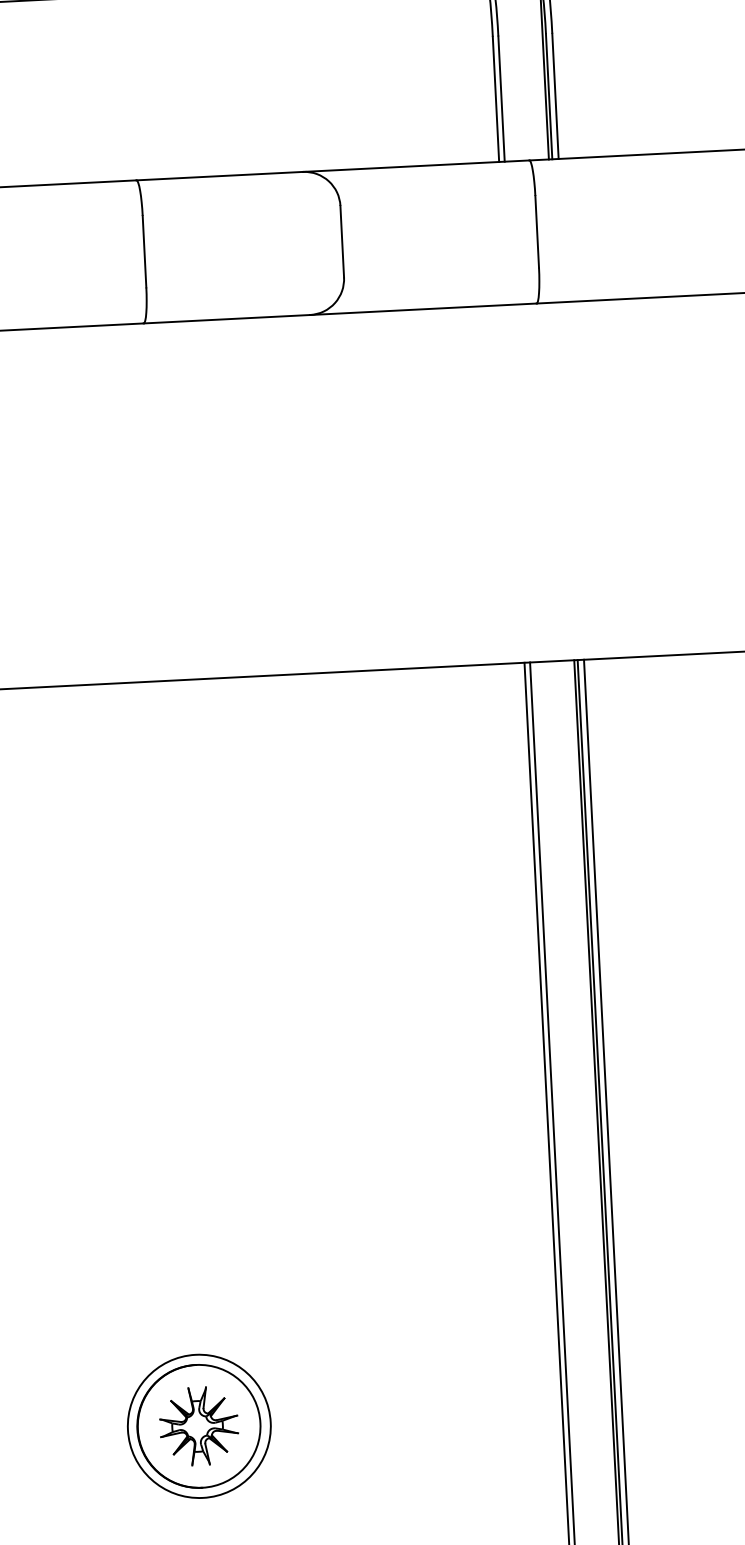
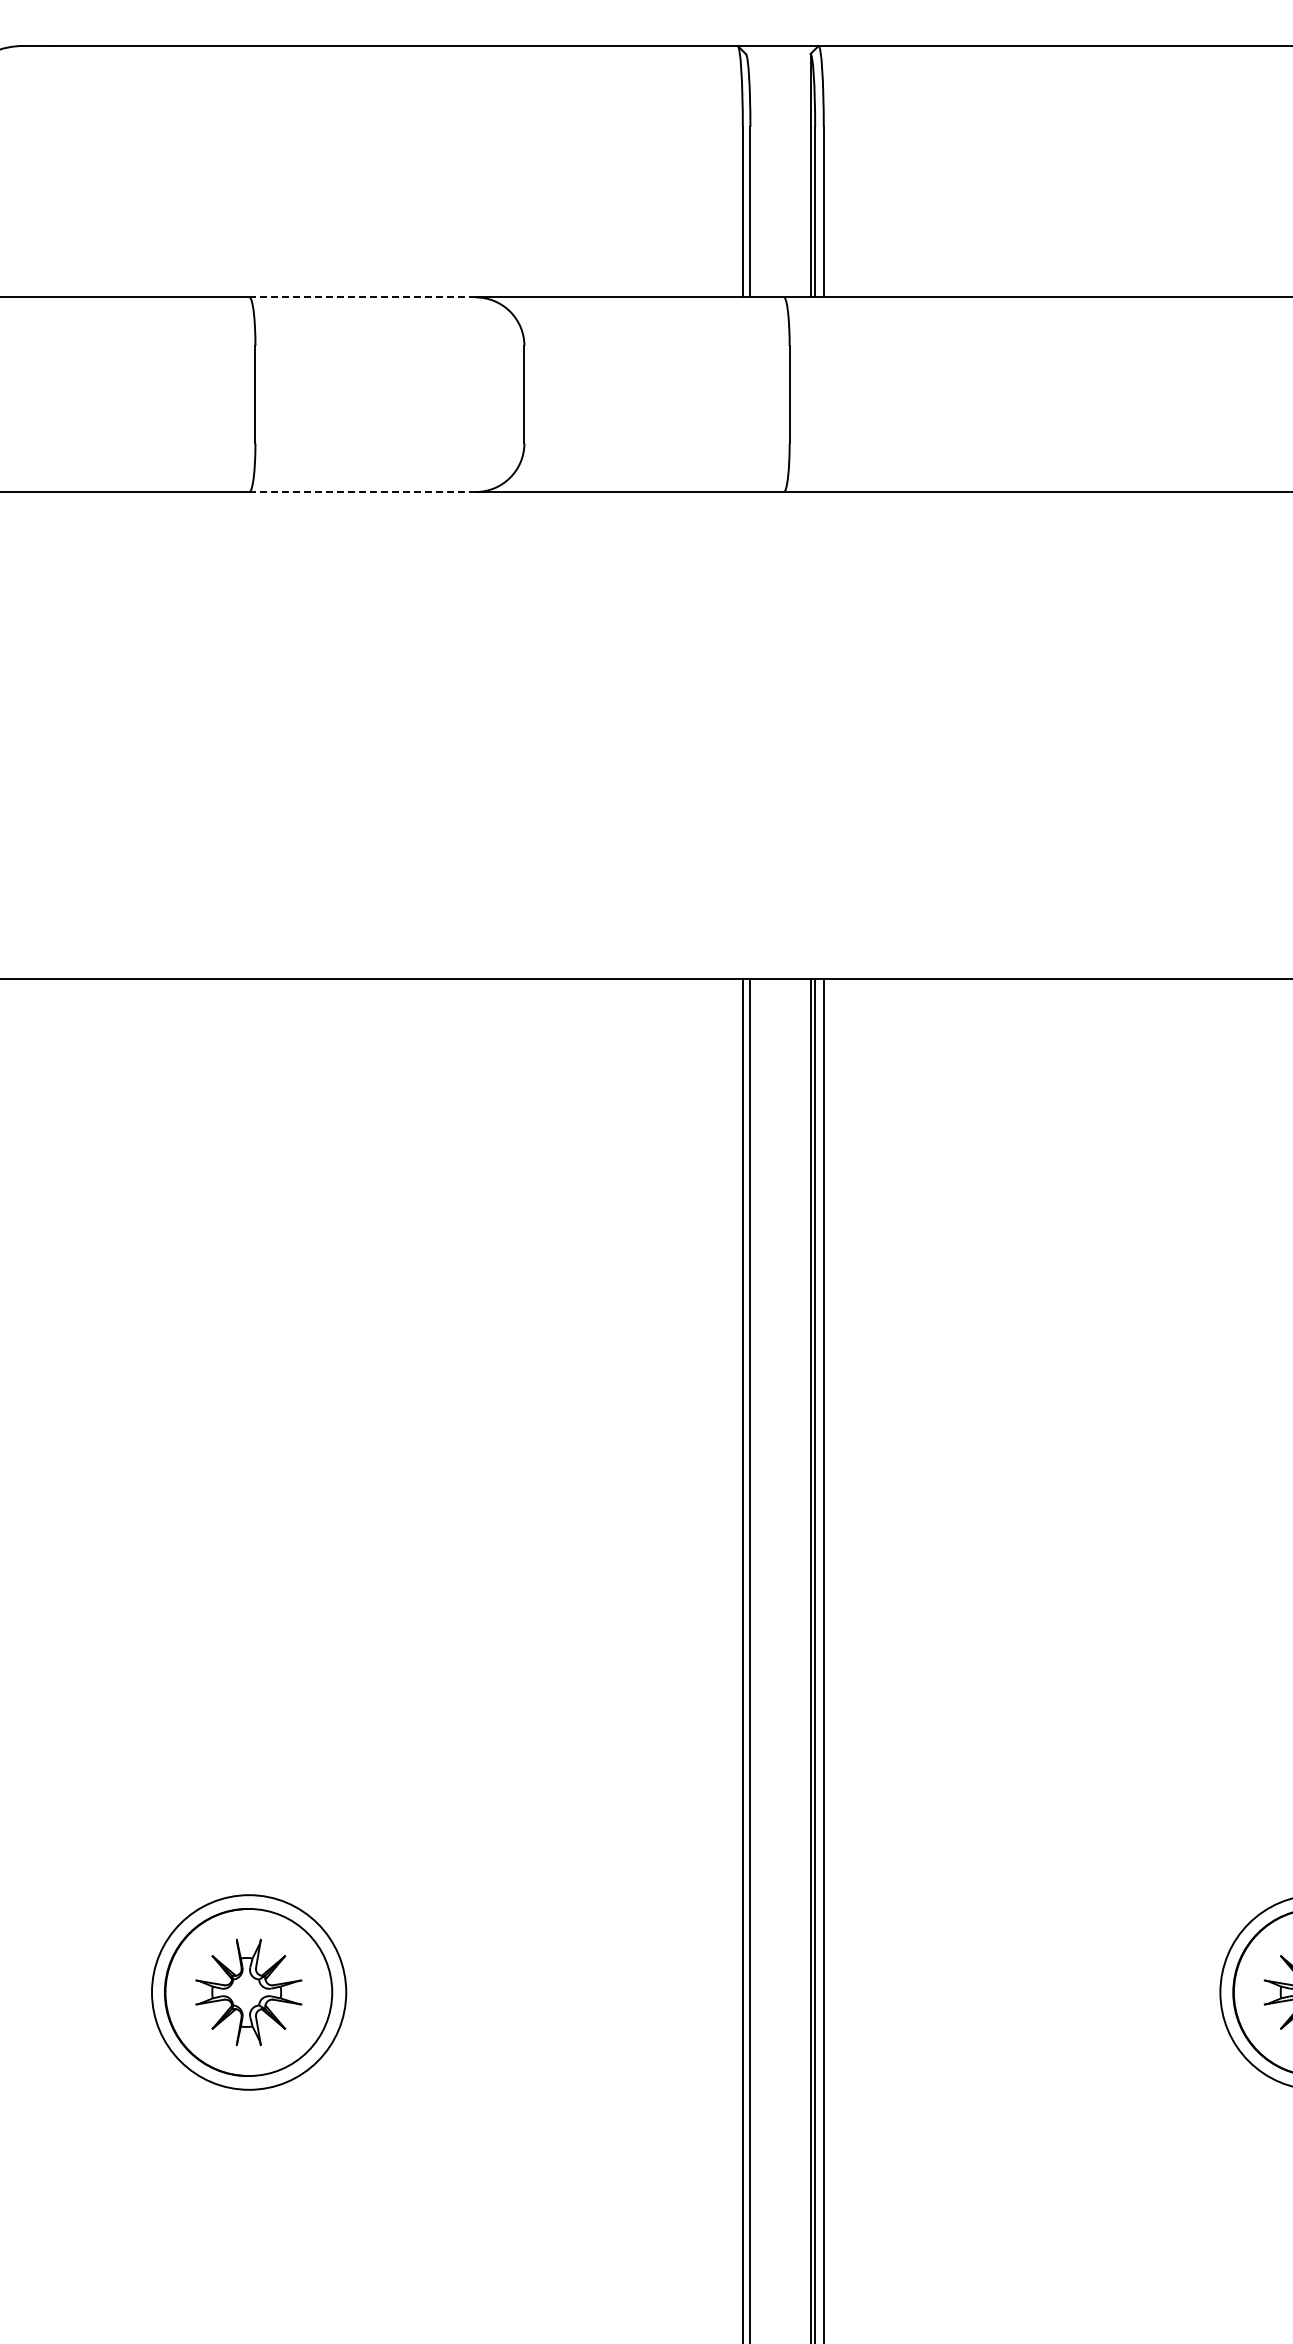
line: (220, 176) -> (363, 297), solid -> dashed
line: (226, 319) -> (362, 492), solid -> dashed

